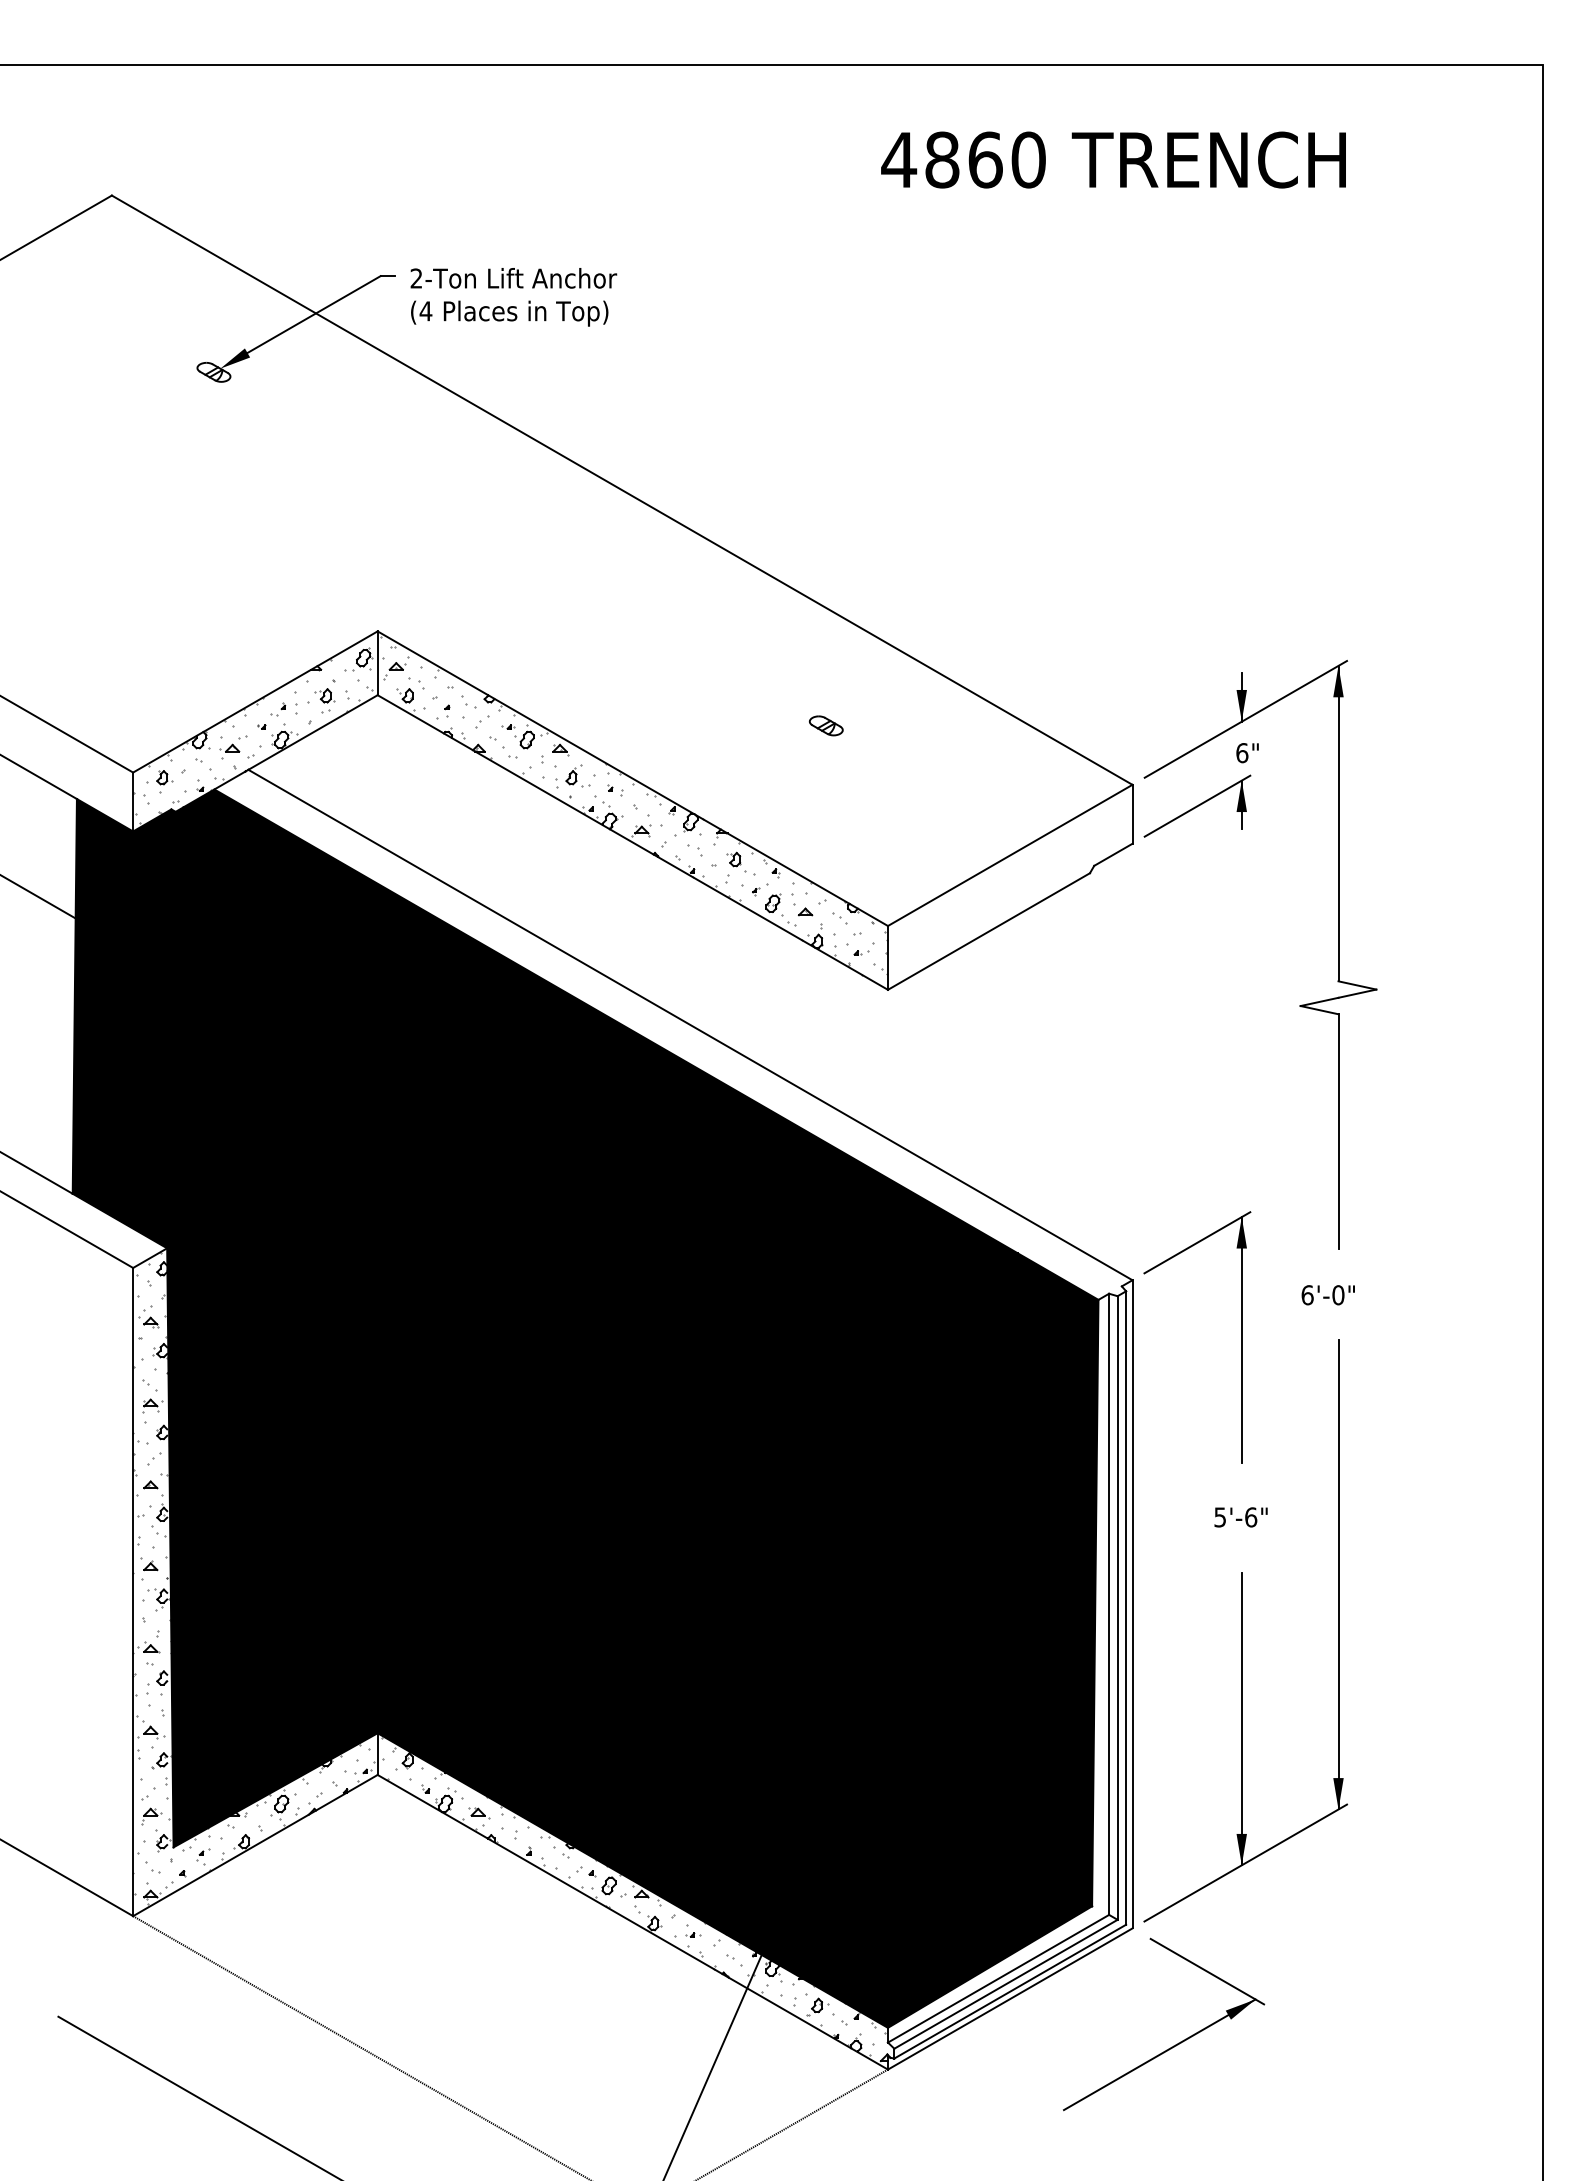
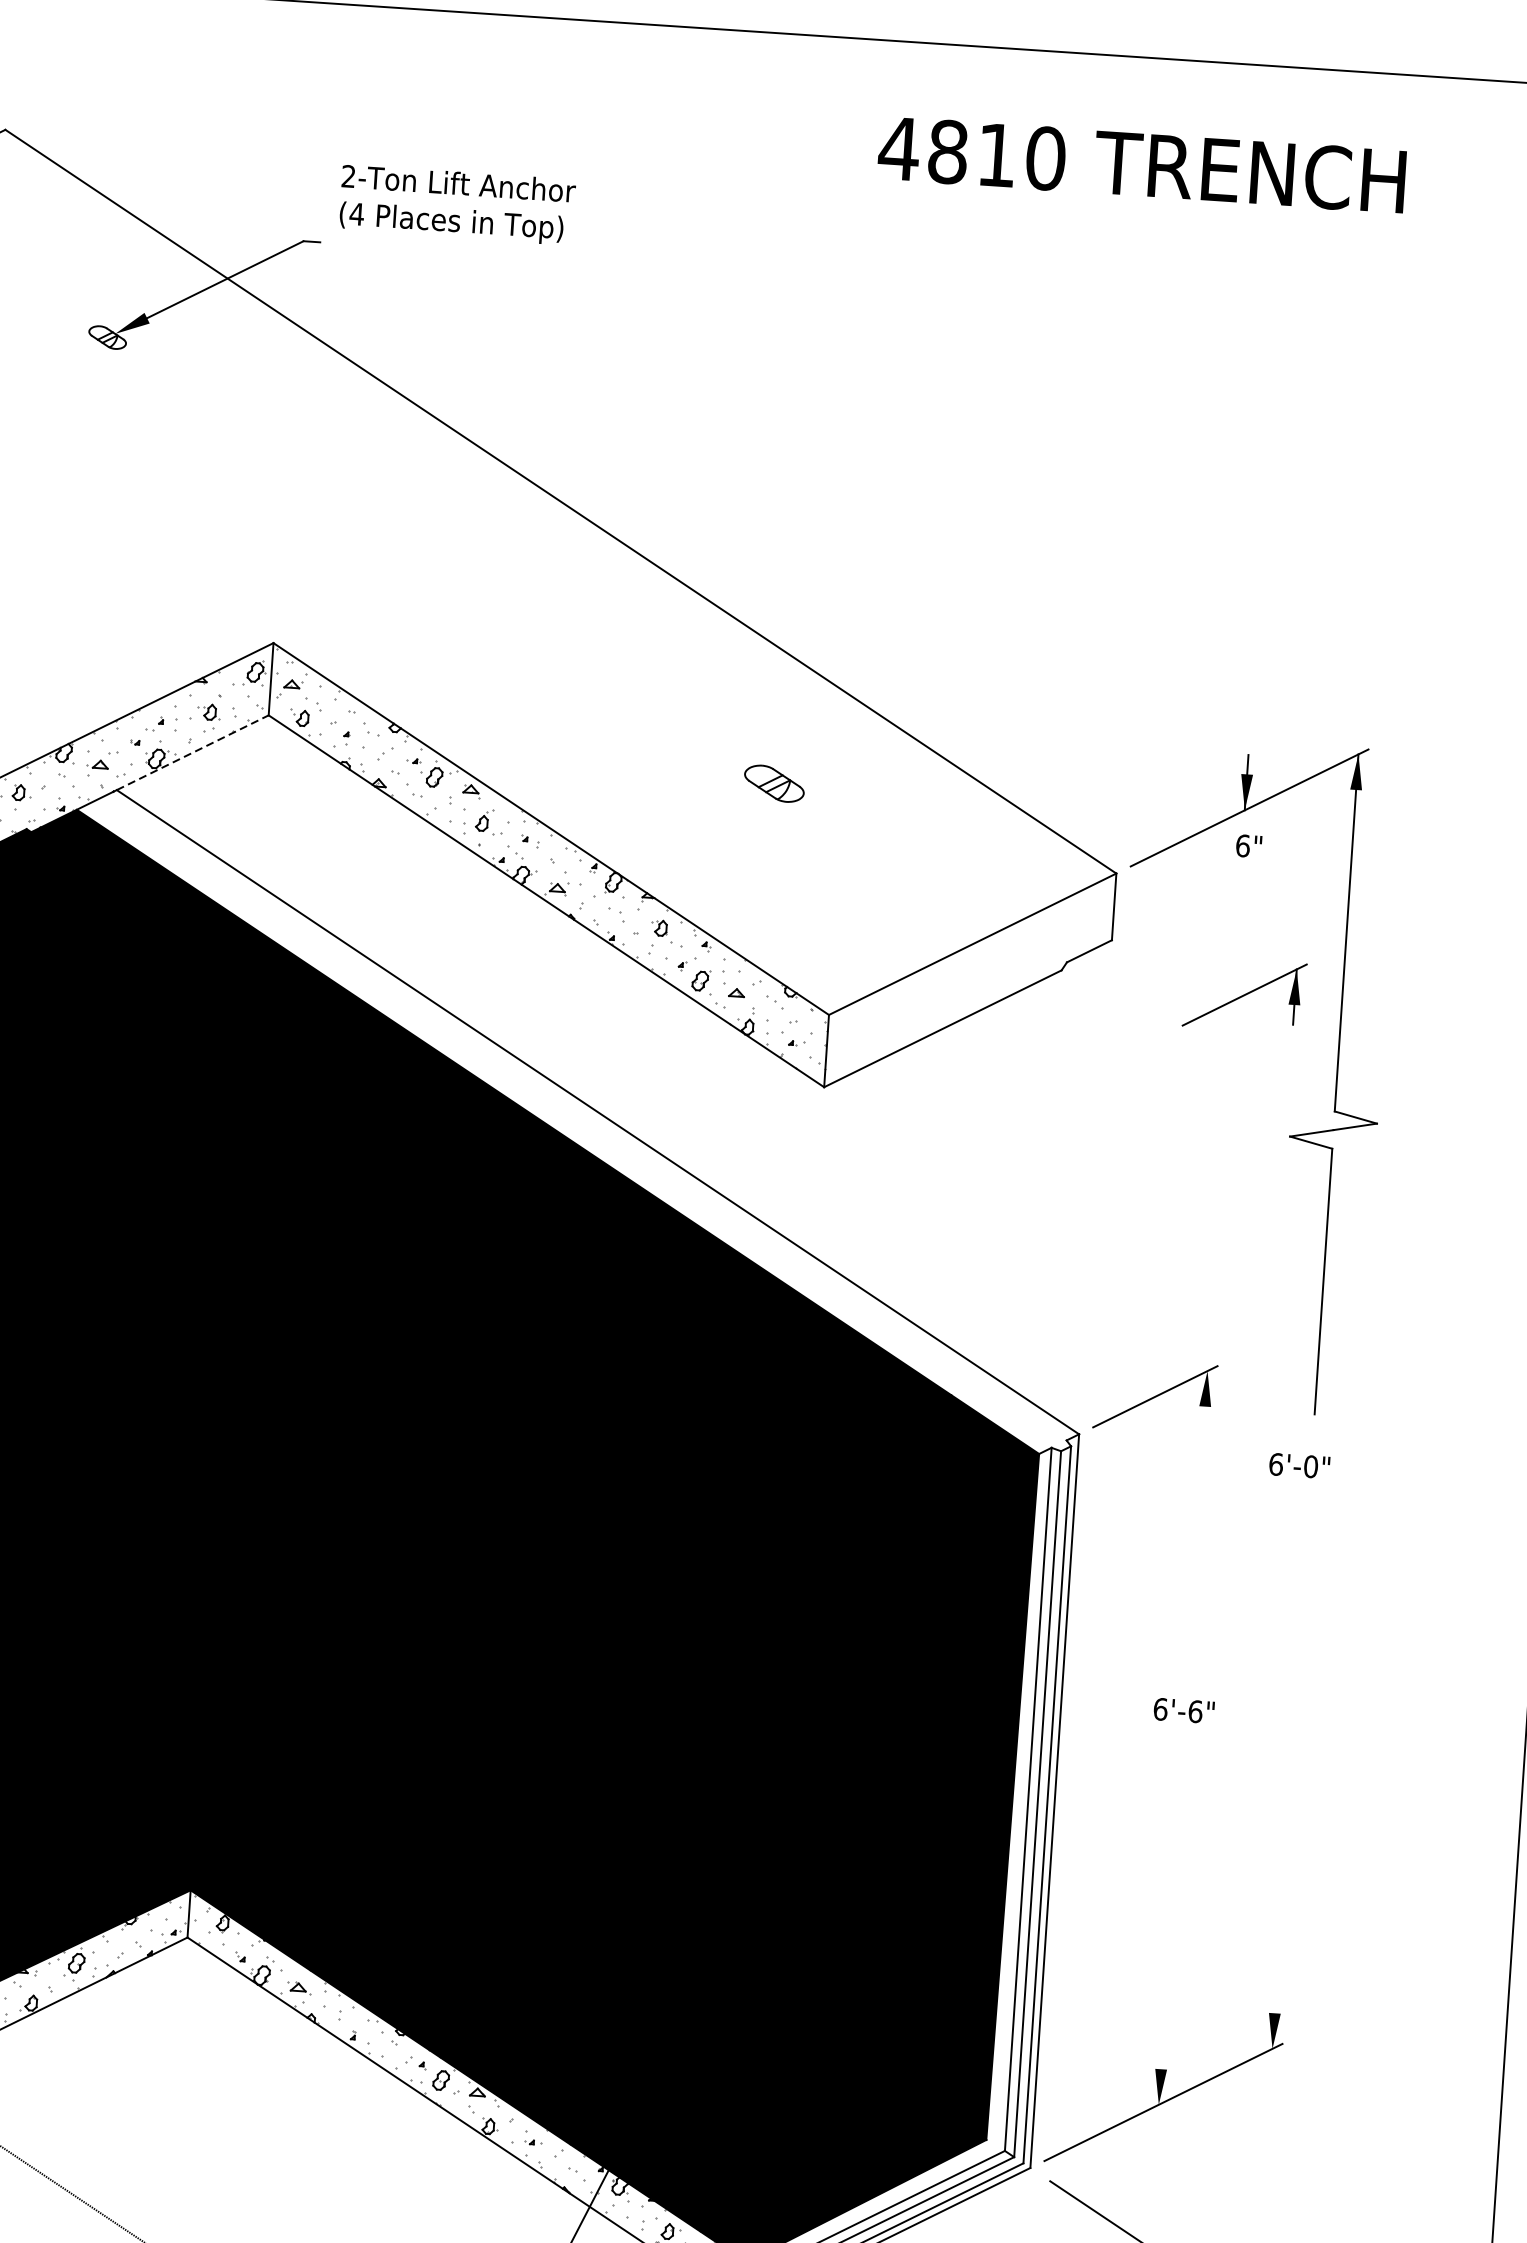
text: (985, 159) -> (996, 154), 4860 -> 4810
text: (513, 297) -> (457, 205), moved
part: (825, 725) -> (773, 783), size x1.6
line: (313, 732) -> (193, 752), solid -> dashed
part: (1197, 805) -> (1244, 994), moved
line: (1241, 1339) -> (1198, 1509), removed
text: (1220, 1517) -> (1160, 1709), 5'-6" -> 6'-6"
line: (1338, 1574) -> (1290, 1782), removed
line: (1241, 1719) -> (1169, 1939), removed

